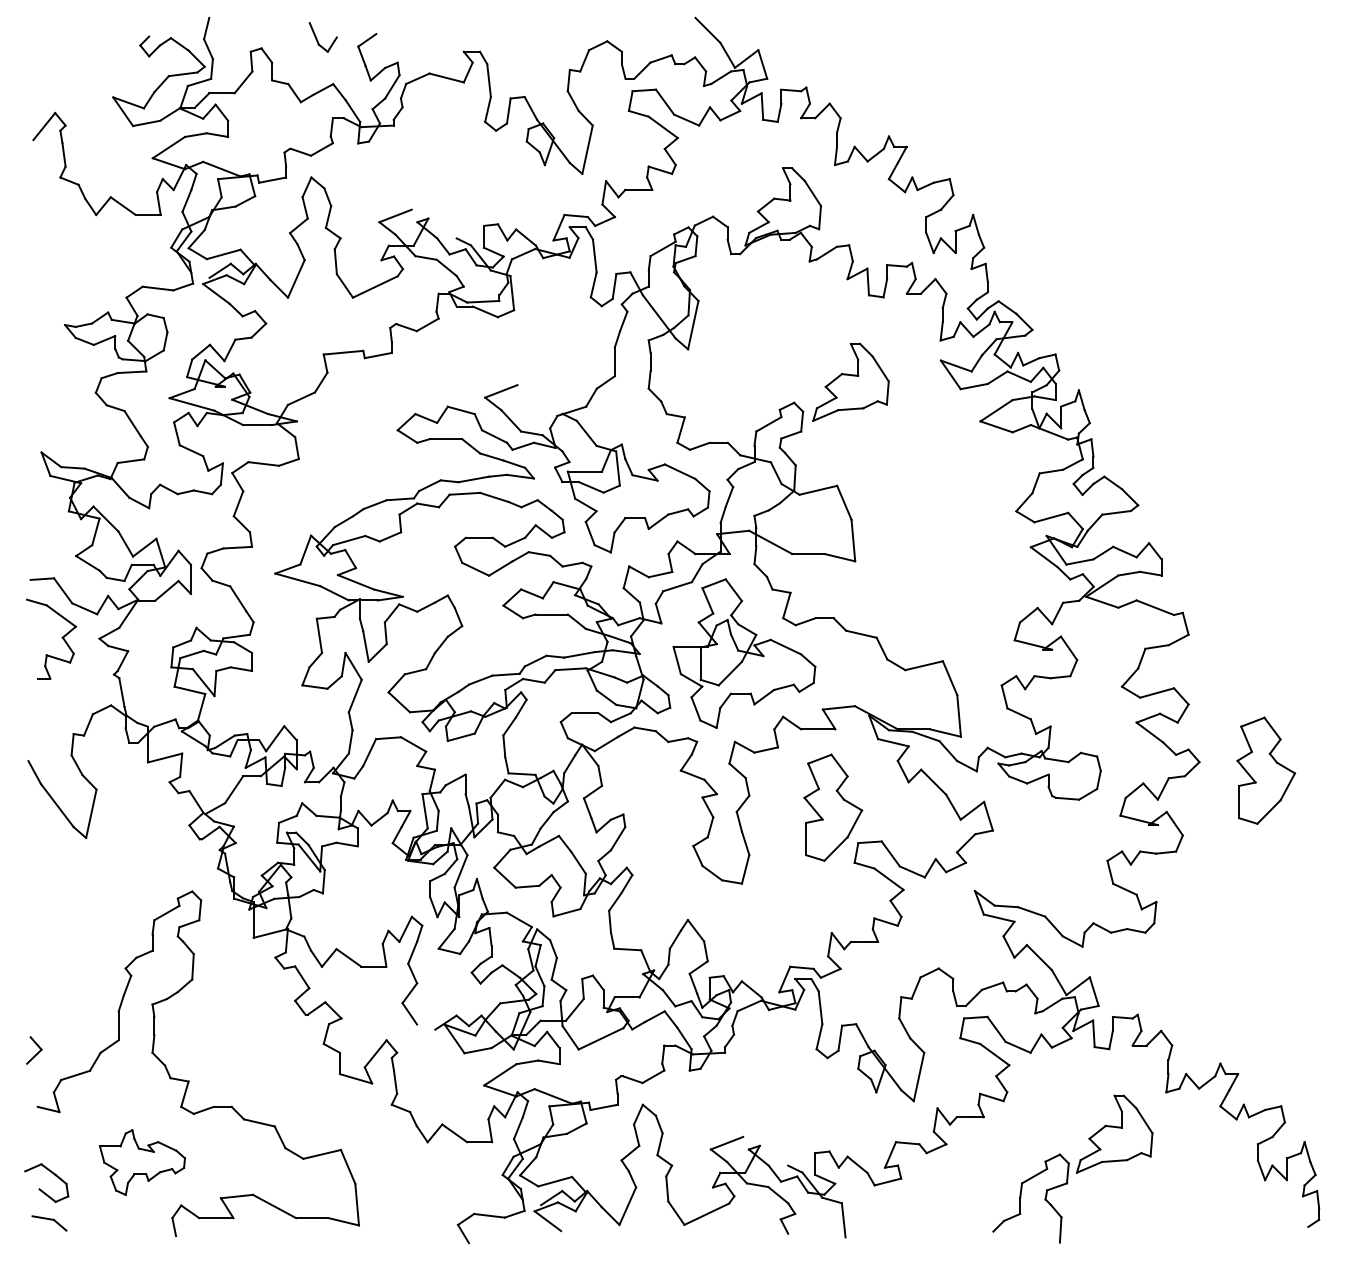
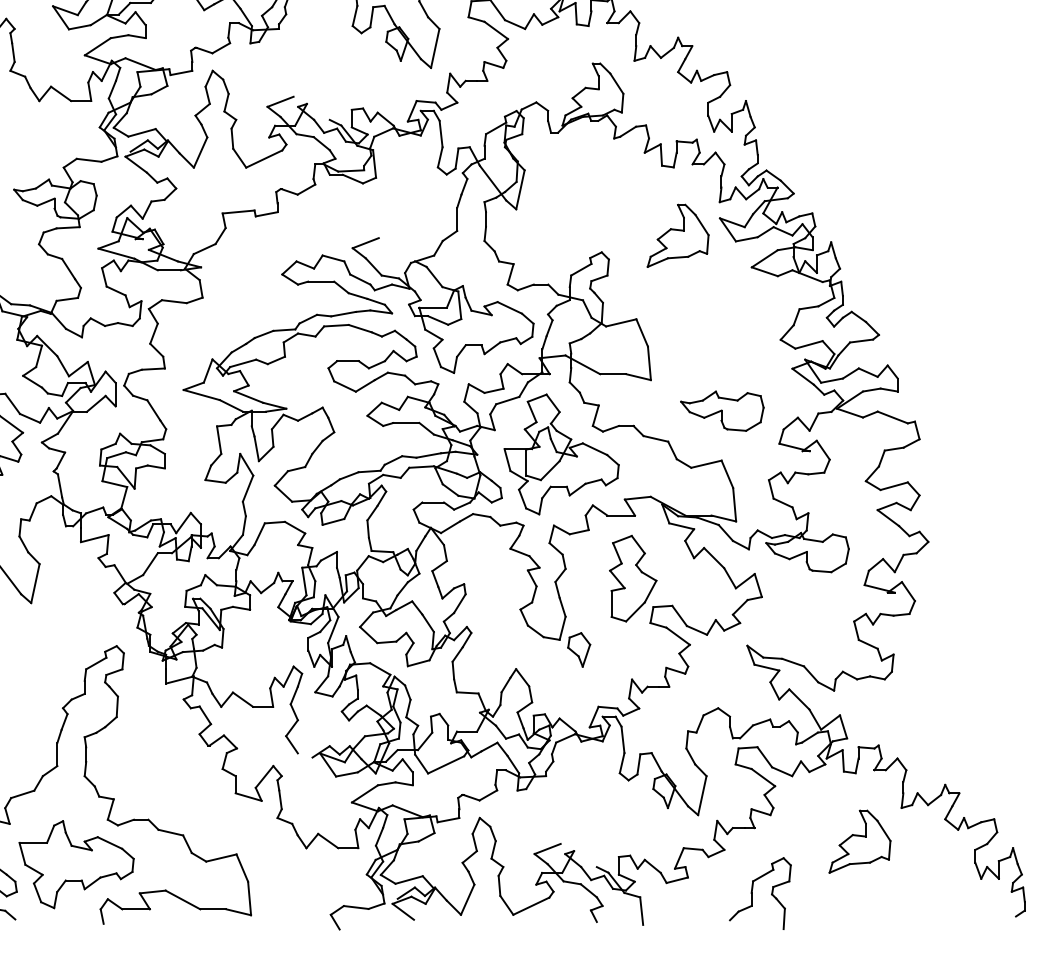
part: (850, 381) -> (677, 235), moved
part: (943, 599) -> (722, 410), added
part: (1266, 770) -> (982, 548), removed
part: (765, 895) -> (578, 649), added
part: (142, 1162) -> (76, 864), size x1.67
part: (1021, 1197) -> (752, 892), moved

